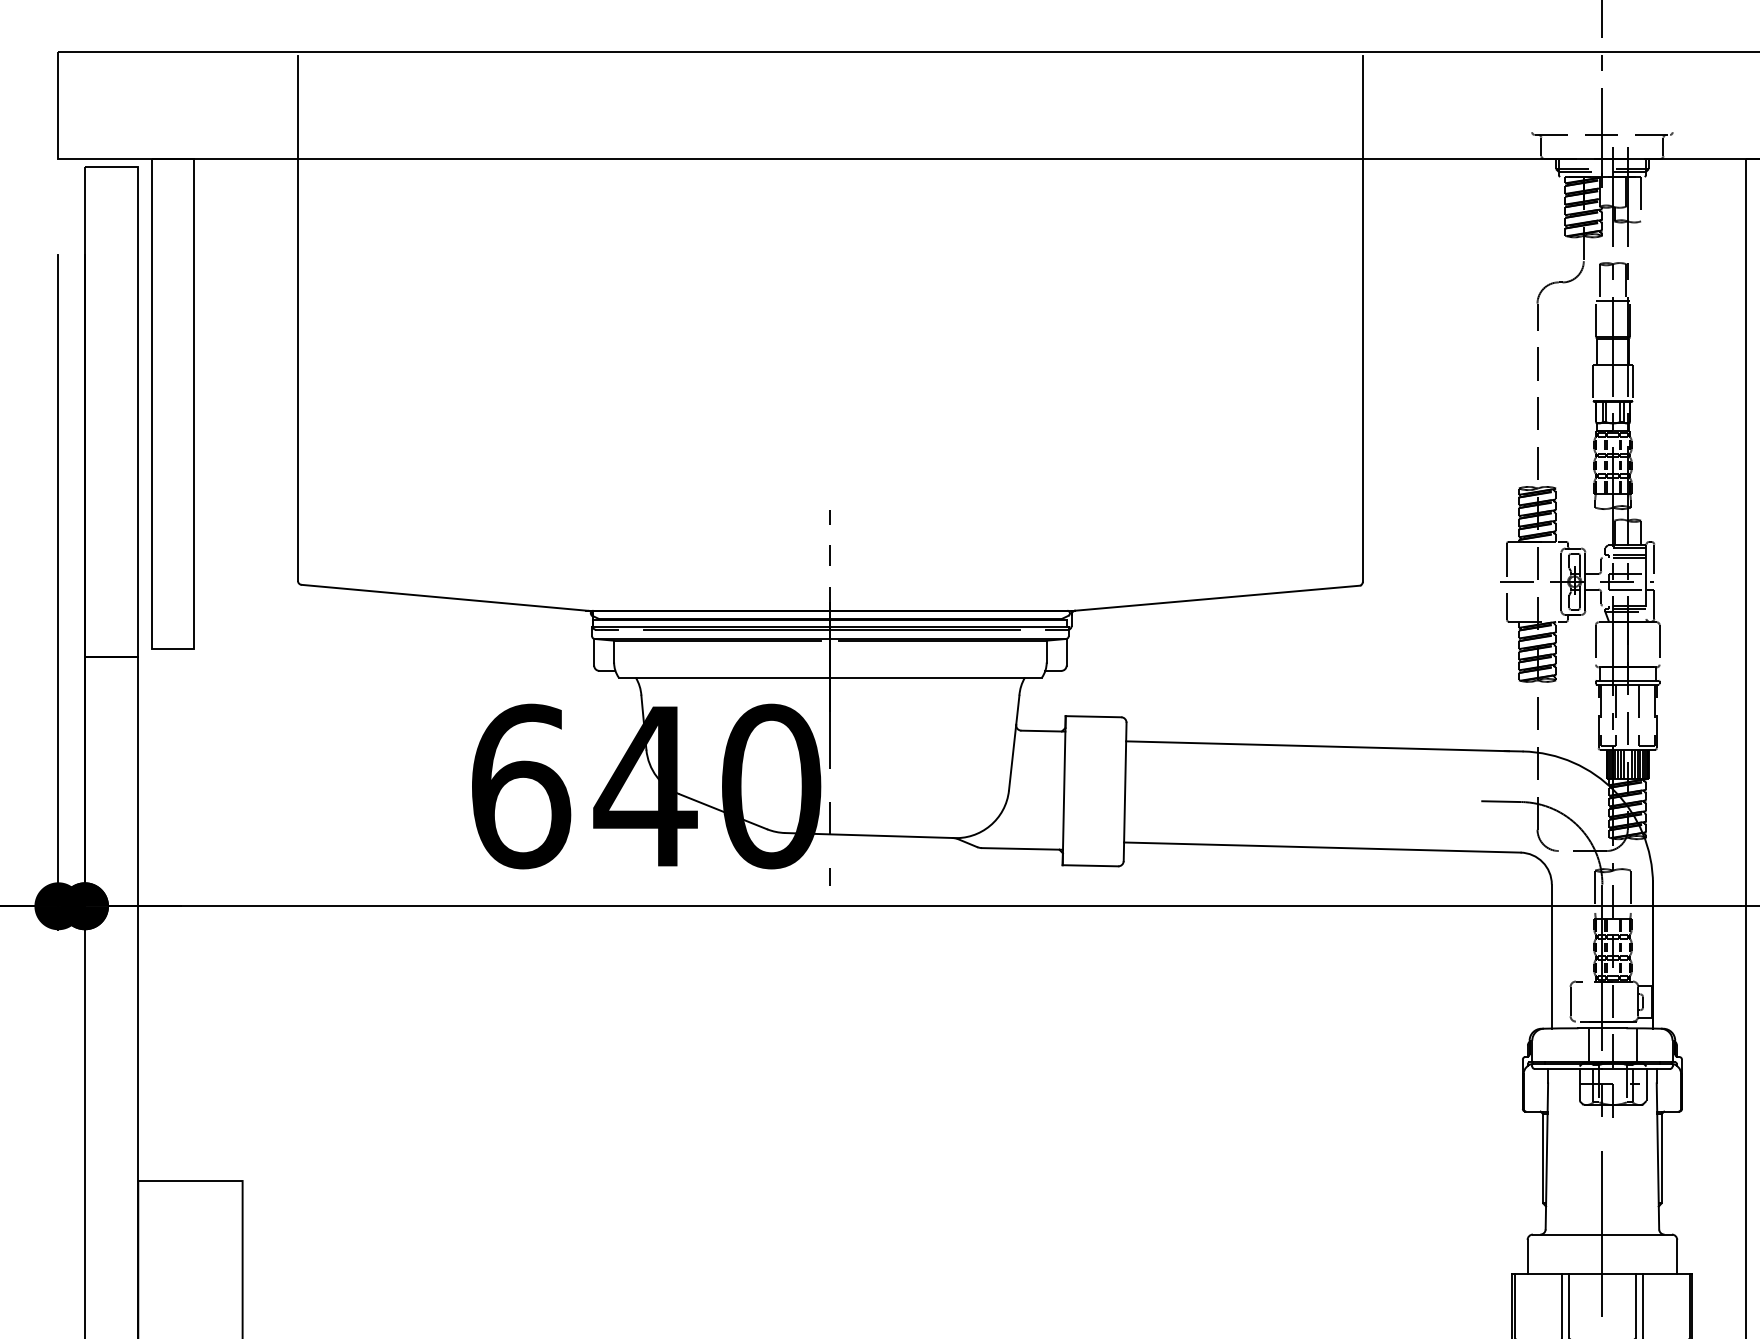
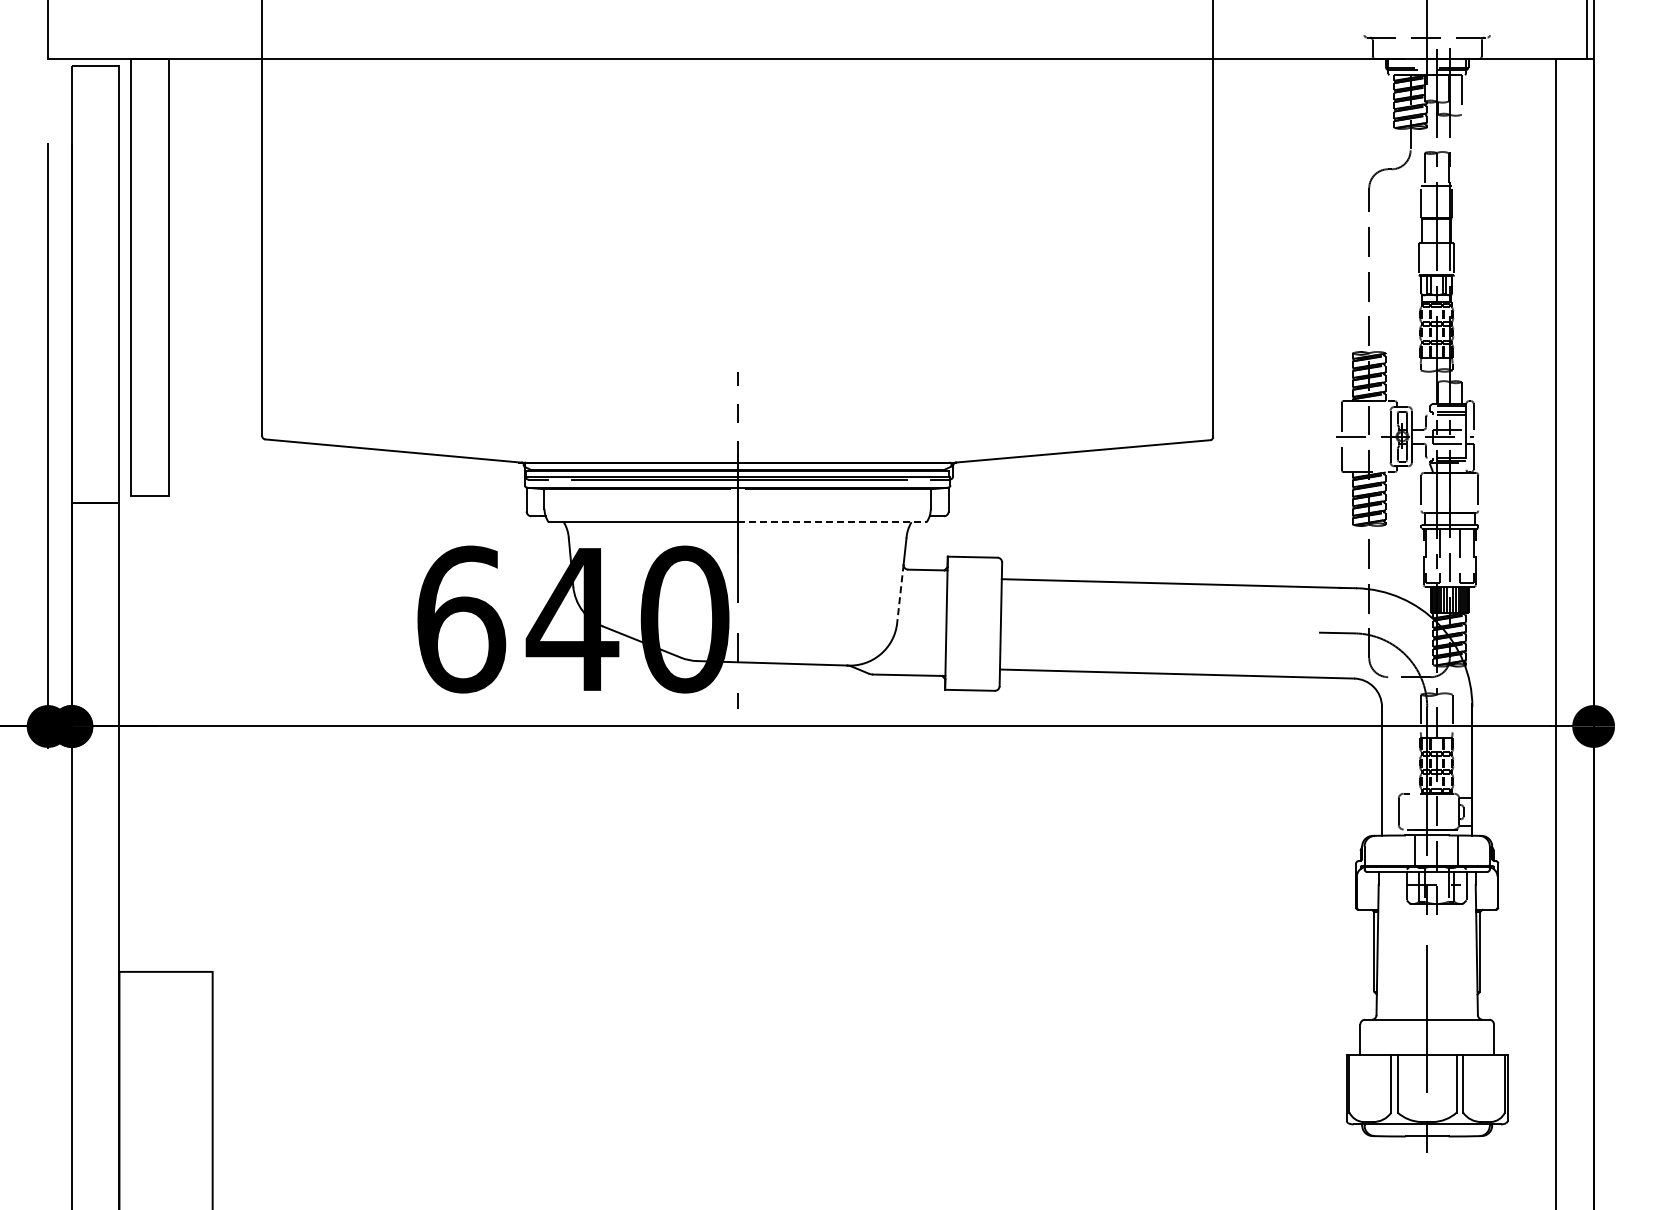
line: (936, 677) -> (832, 522), solid -> dashed
line: (1012, 758) -> (900, 594), solid -> dashed

